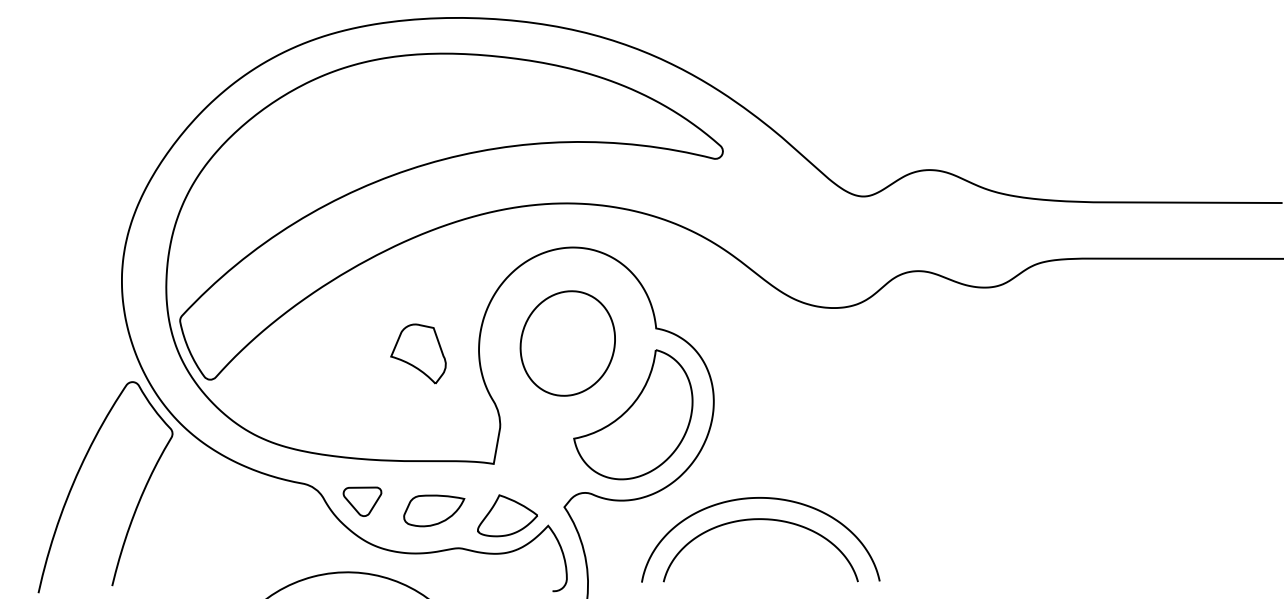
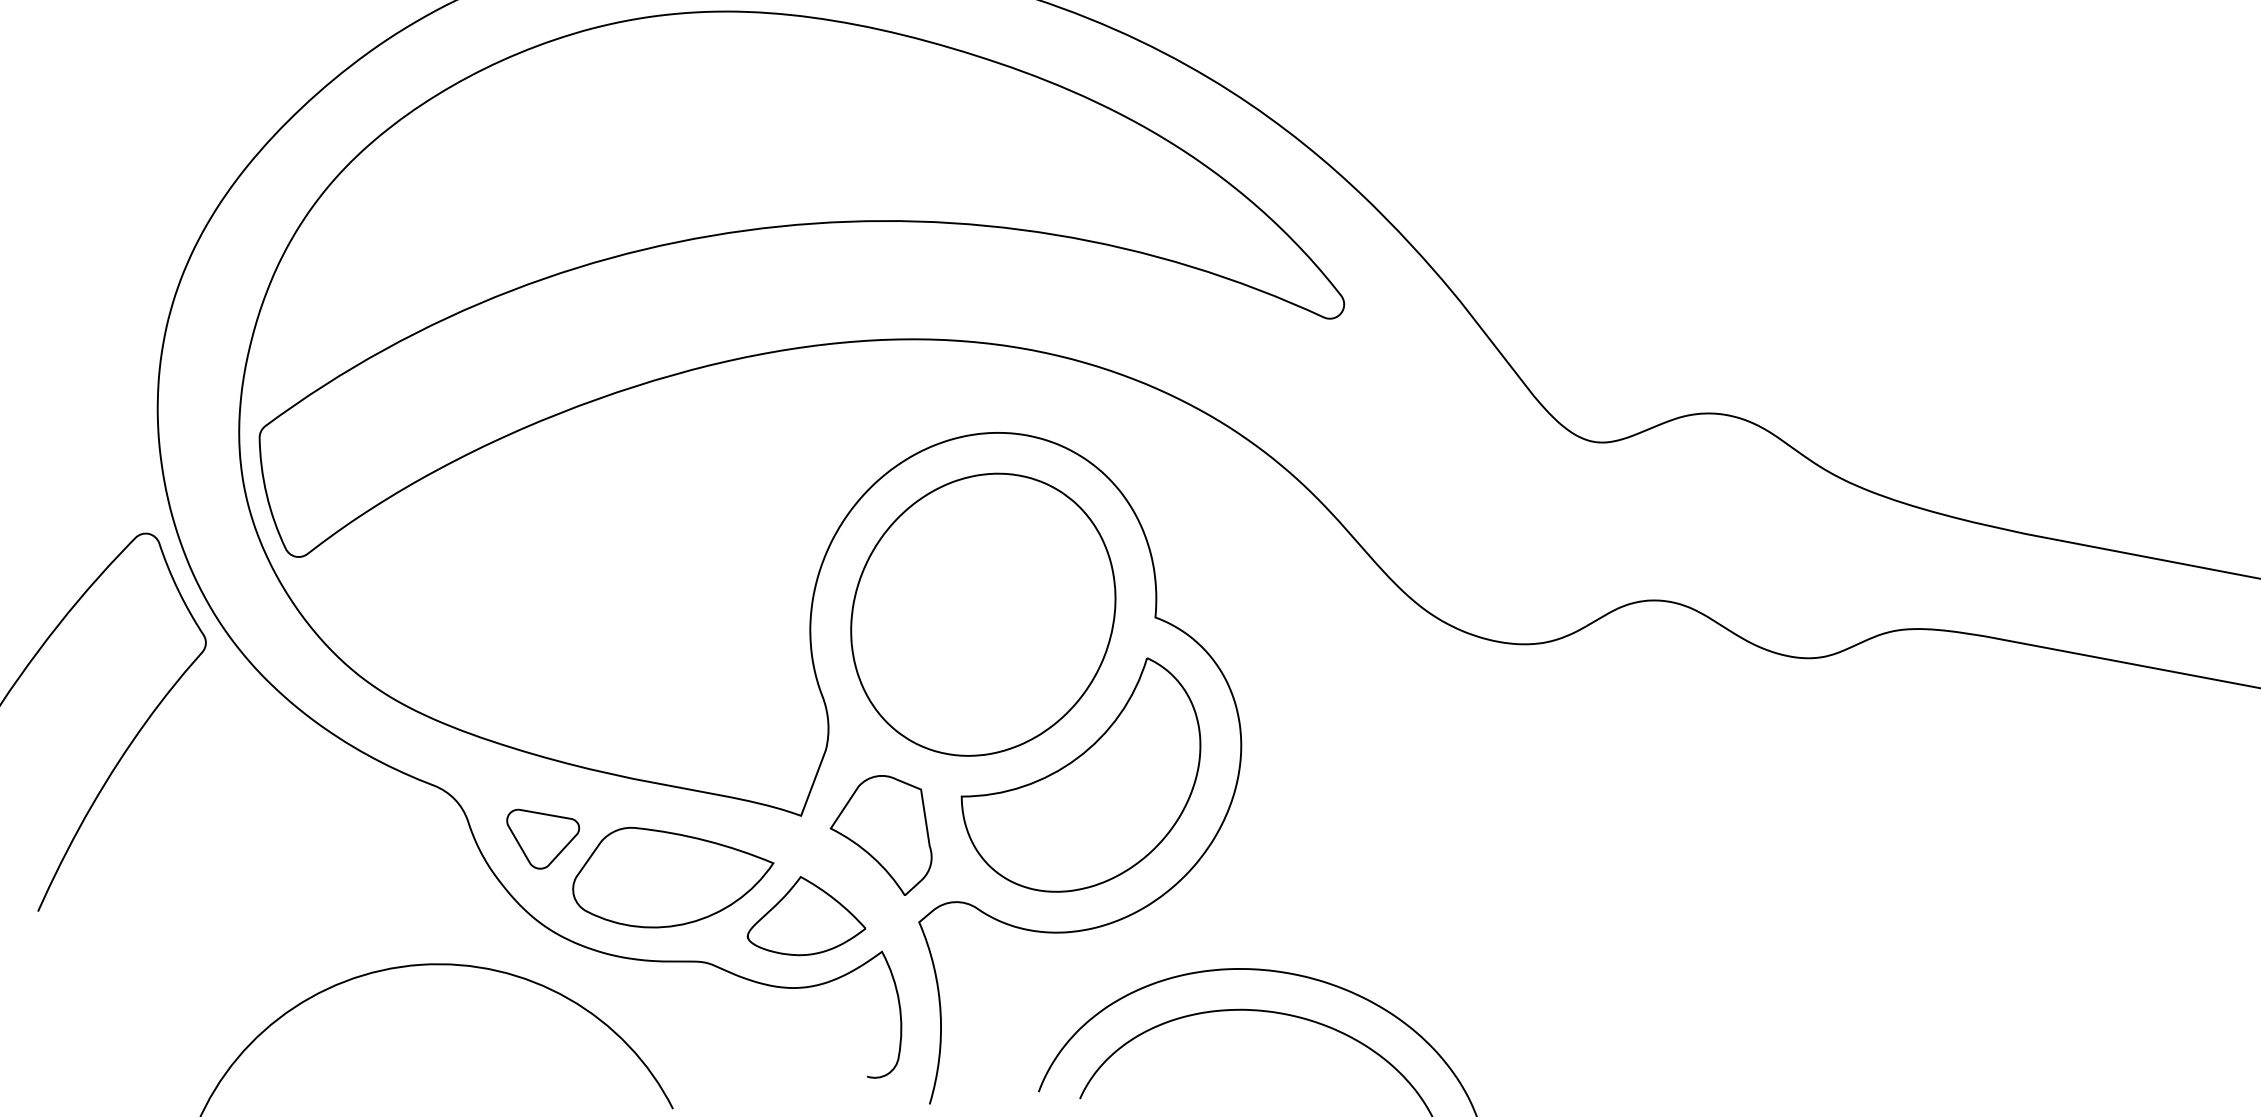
part: (567, 343) -> (982, 614), size x1.43
part: (418, 353) -> (883, 832), moved
part: (434, 510) -> (672, 882), size x1.67

